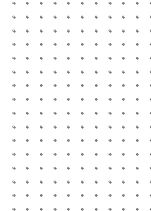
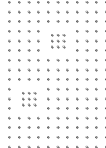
part: (81, 57) -> (57, 40), size x0.6
part: (40, 140) -> (28, 98), size x0.6

